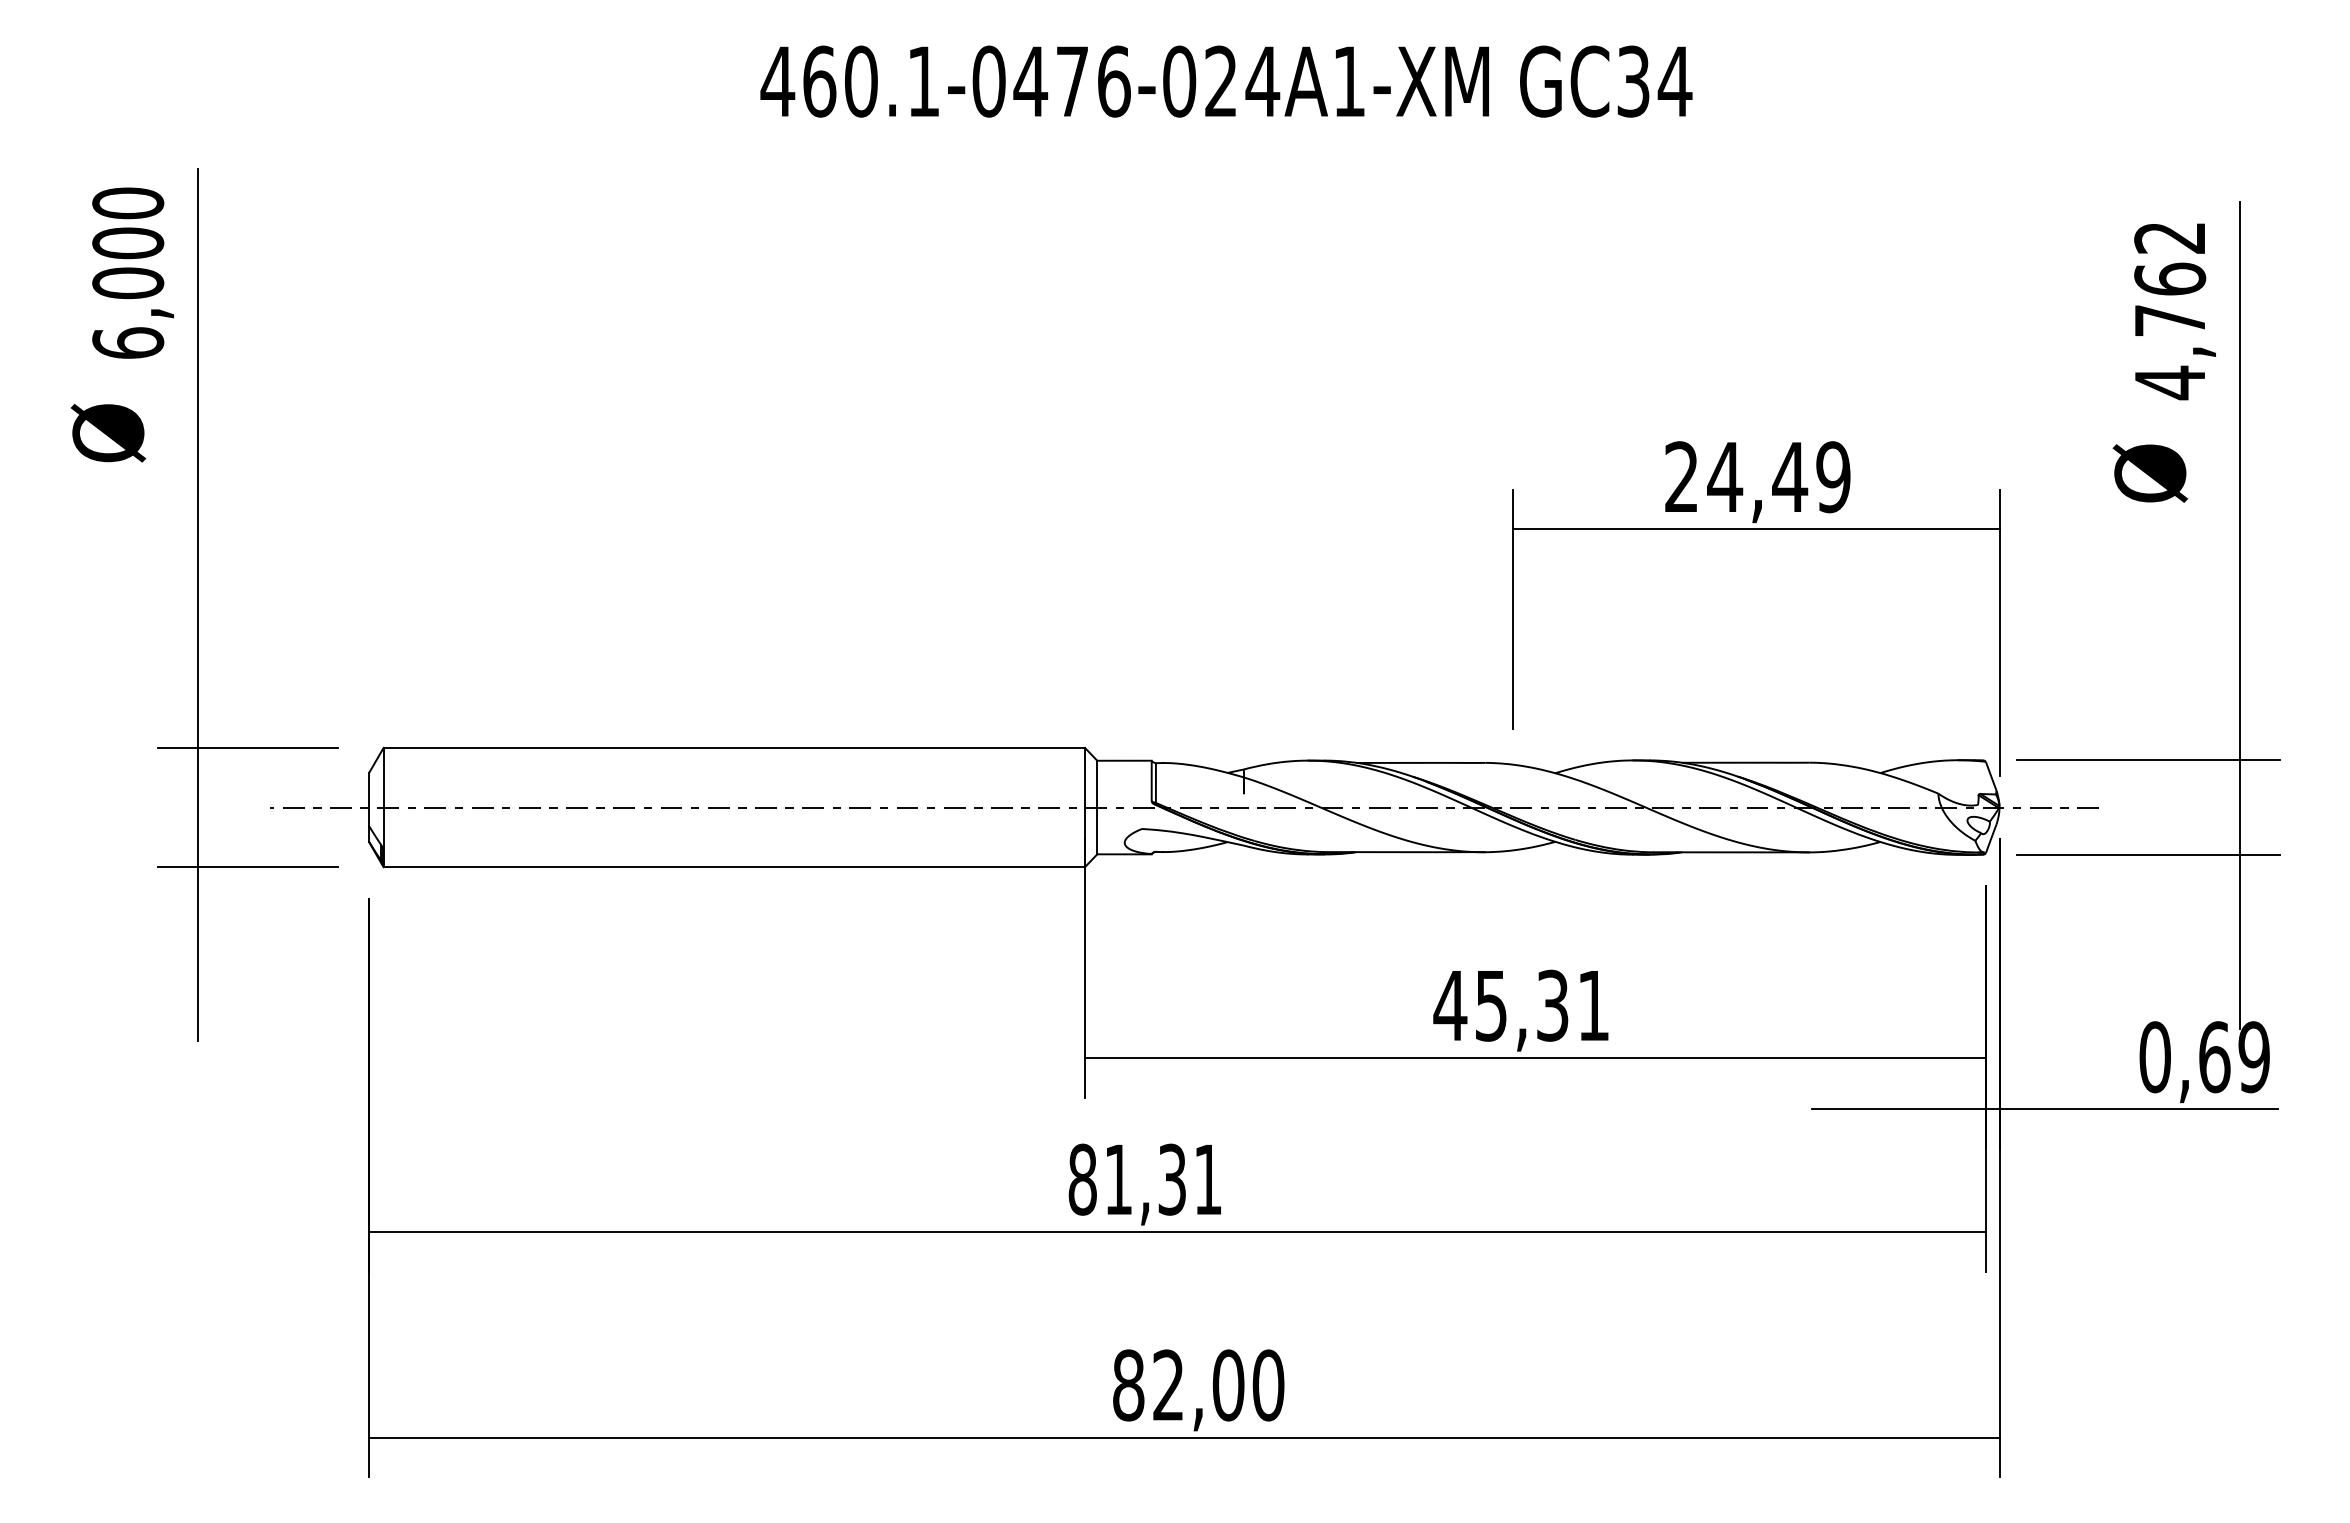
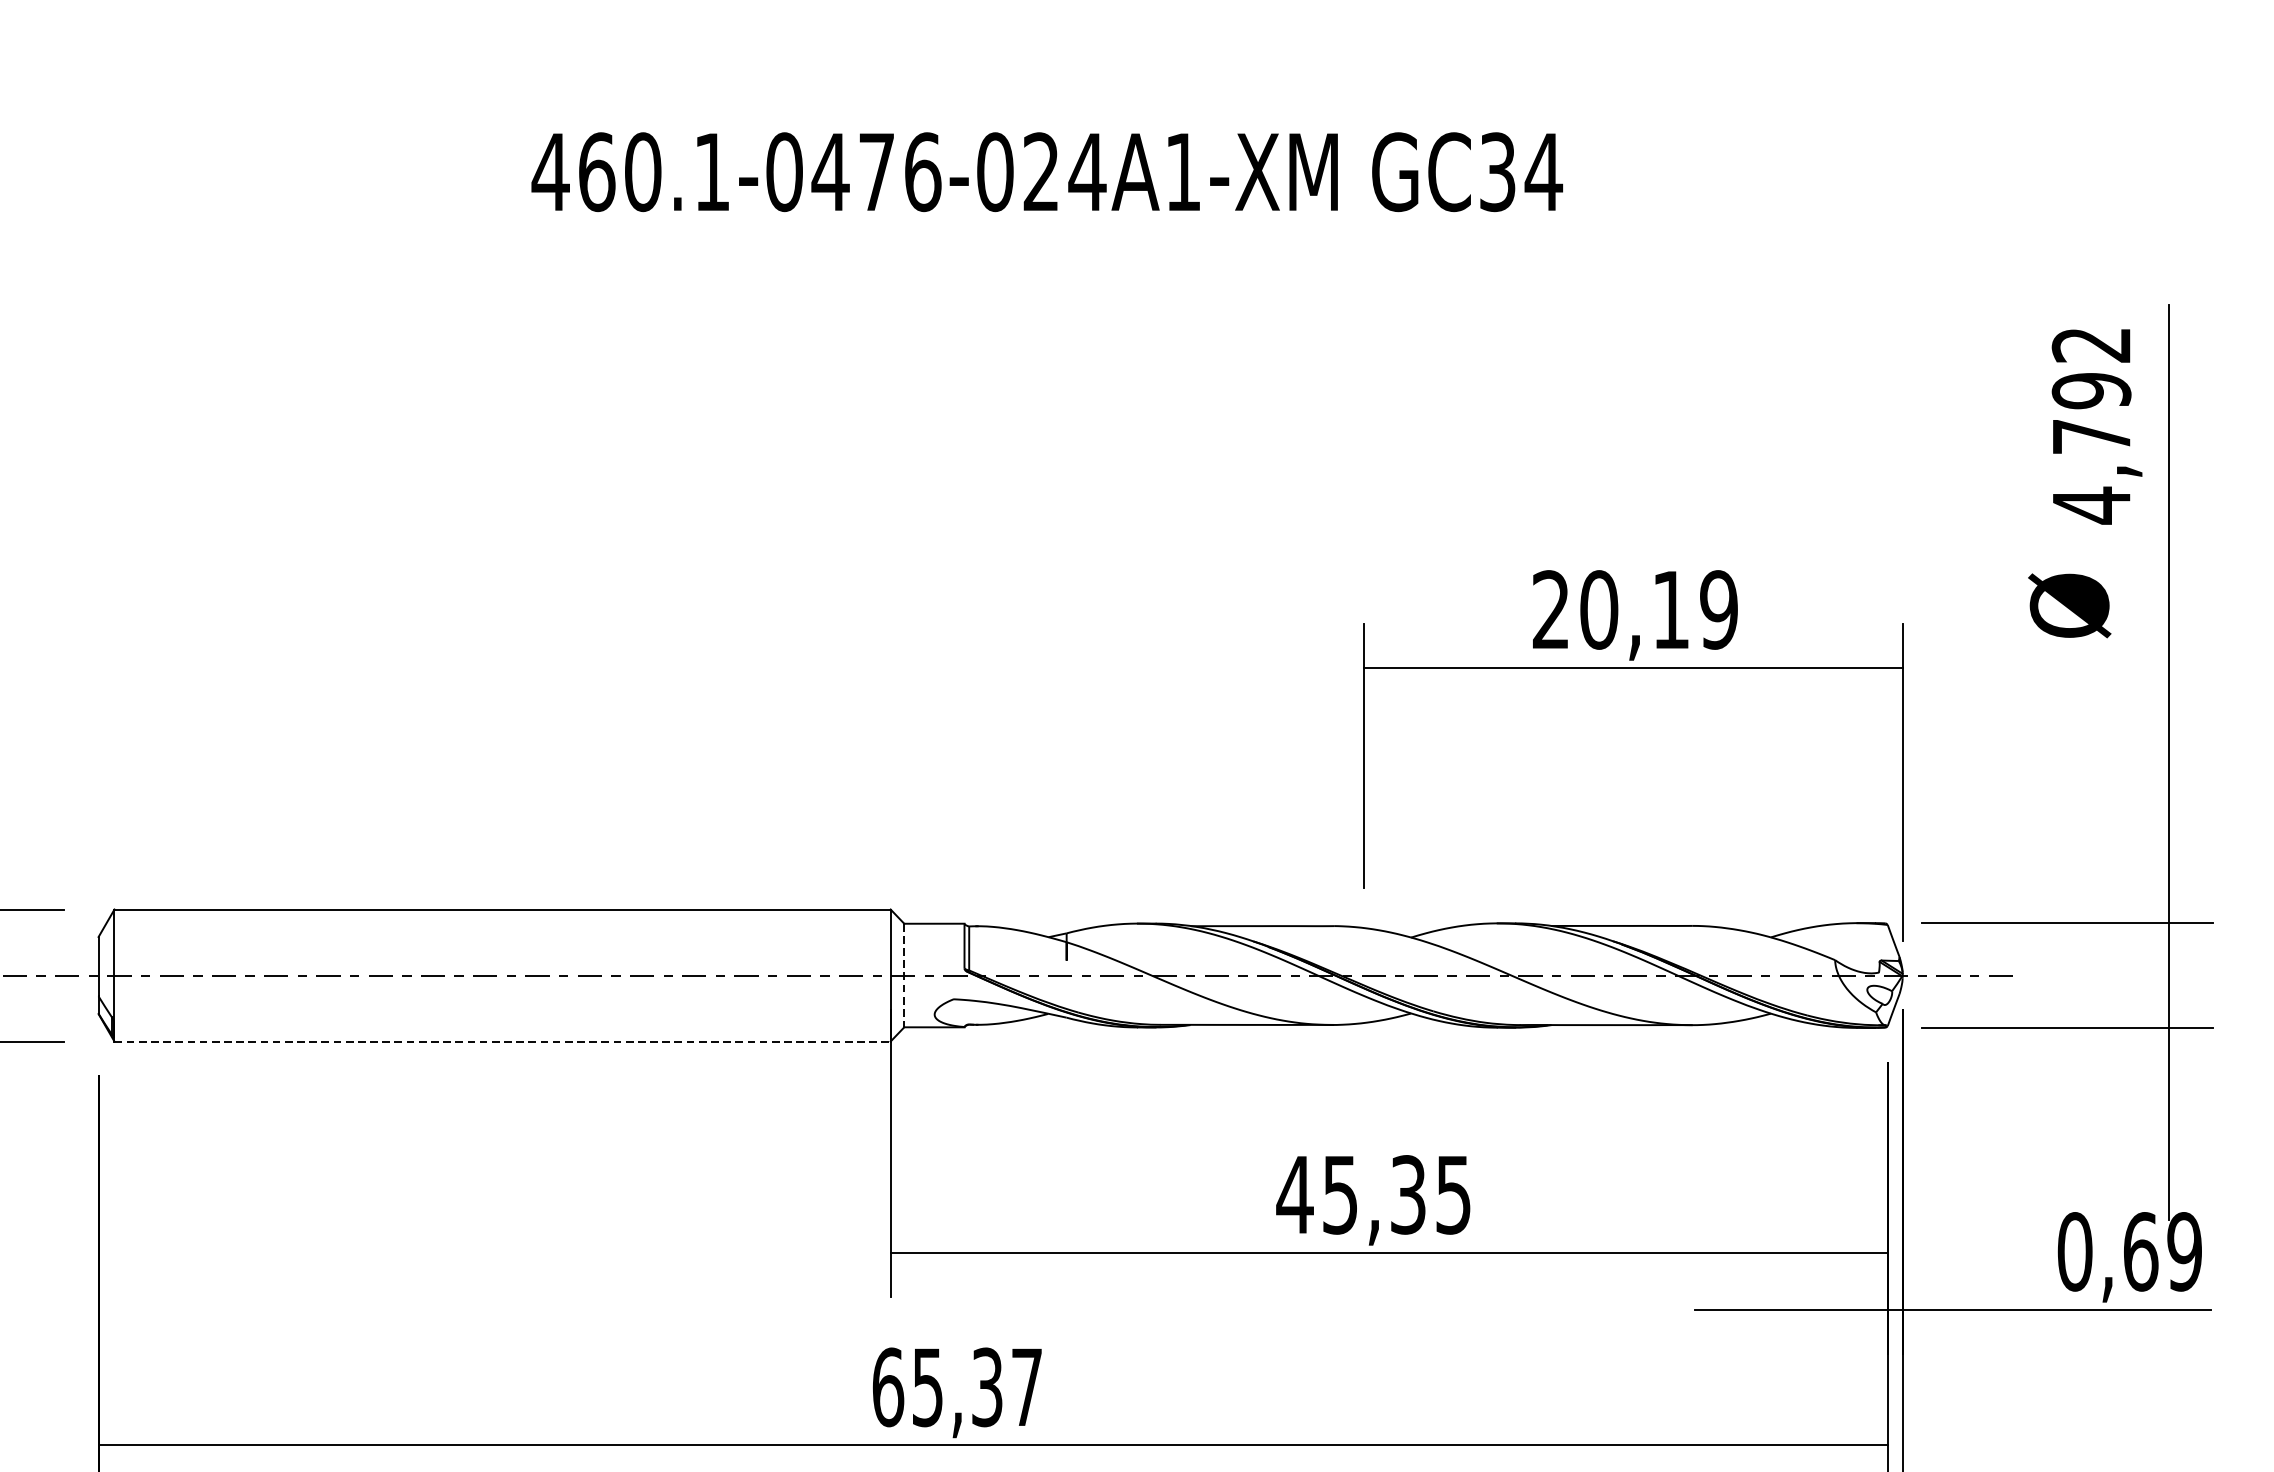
text: (2170, 278) -> (2092, 390), 4,762 -> 4,792
text: (1757, 477) -> (1634, 610), 24,49 -> 20,19
line: (1097, 807) -> (904, 975), solid -> dashed
line: (734, 867) -> (502, 1041), solid -> dashed
text: (1593, 1006) -> (1453, 1195), 45,31 -> 45,35
text: (1144, 1179) -> (956, 1387), 81,31 -> 65,37

